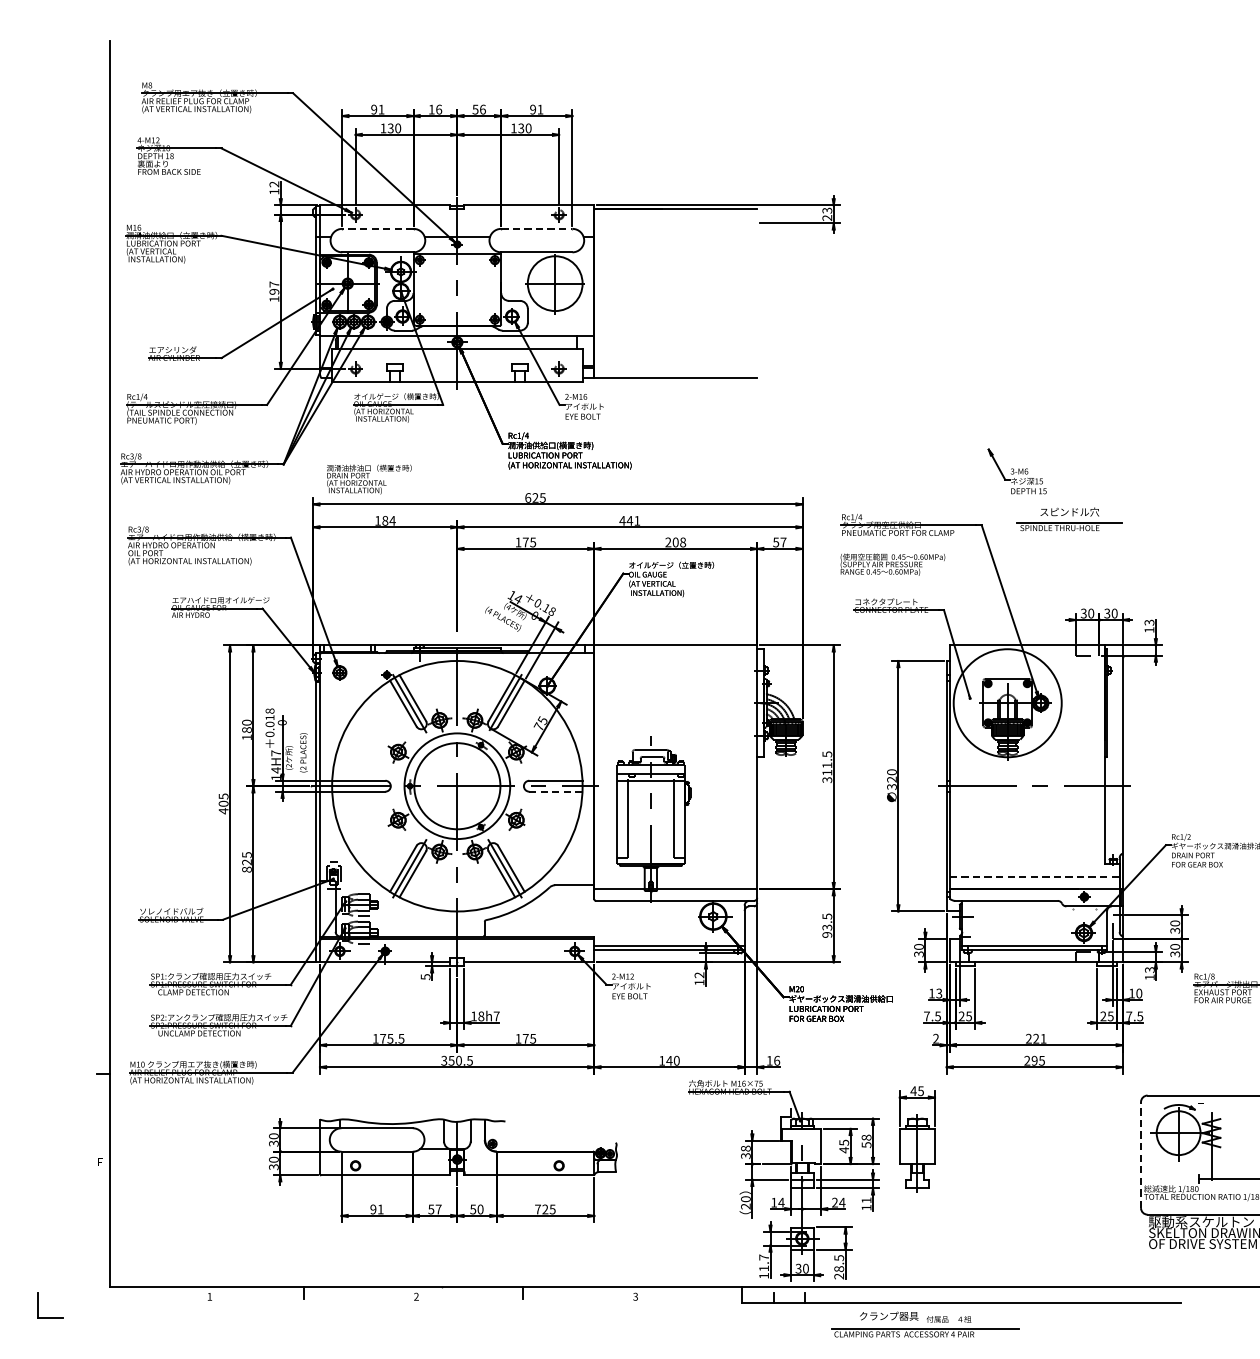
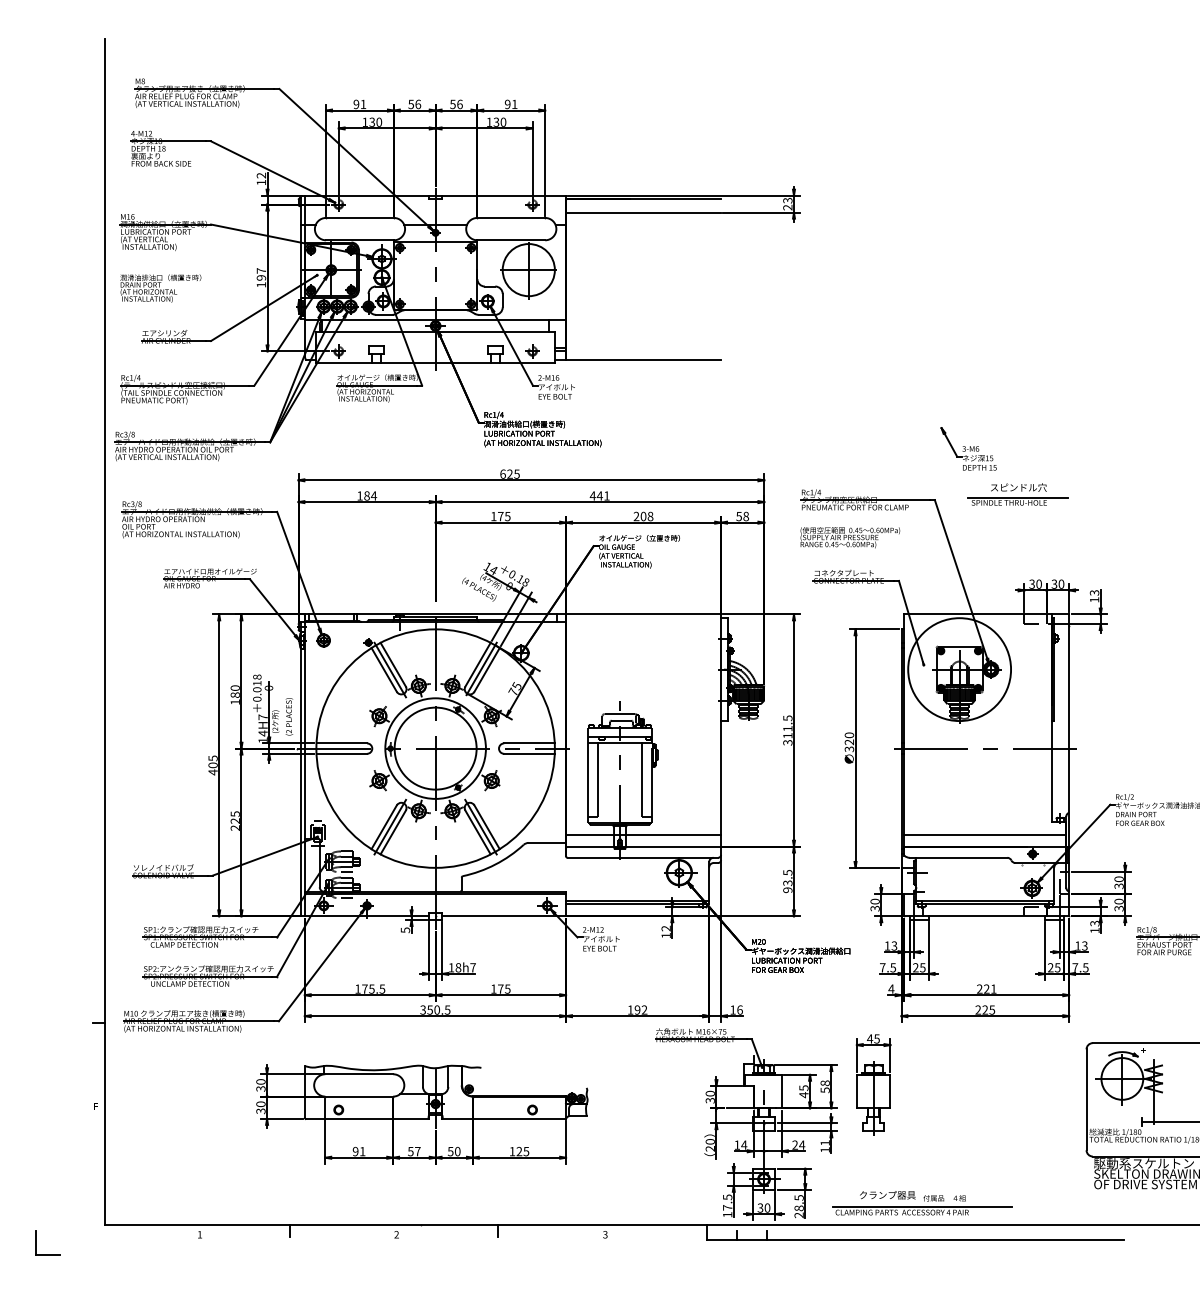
text: (430, 109) -> (410, 104), 16 -> 56
line: (675, 223) -> (643, 212), added
line: (377, 228) -> (359, 217), dashed -> solid
line: (537, 228) -> (511, 217), dashed -> solid
text: (369, 479) -> (160, 288), moved
text: (782, 542) -> (745, 516), 57 -> 58
line: (555, 791) -> (529, 753), dashed -> solid
text: (246, 869) -> (234, 827), 825 -> 225
line: (675, 877) -> (643, 835), added
line: (1034, 877) -> (985, 835), dashed -> solid
text: (1138, 993) -> (1084, 945), 10 -> 13
text: (936, 1038) -> (891, 988), 2 -> 4
text: (672, 1060) -> (640, 1009), 140 -> 192
text: (1034, 1061) -> (985, 1010), 295 -> 225
text: (746, 1148) -> (710, 1093), 38 -> 30
line: (1140, 1154) -> (1086, 1099), dashed -> solid
text: (538, 1209) -> (512, 1151), 725 -> 125
text: (763, 1262) -> (727, 1202), 11.7 -> 17.5
part: (925, 1324) -> (922, 1203), moved

